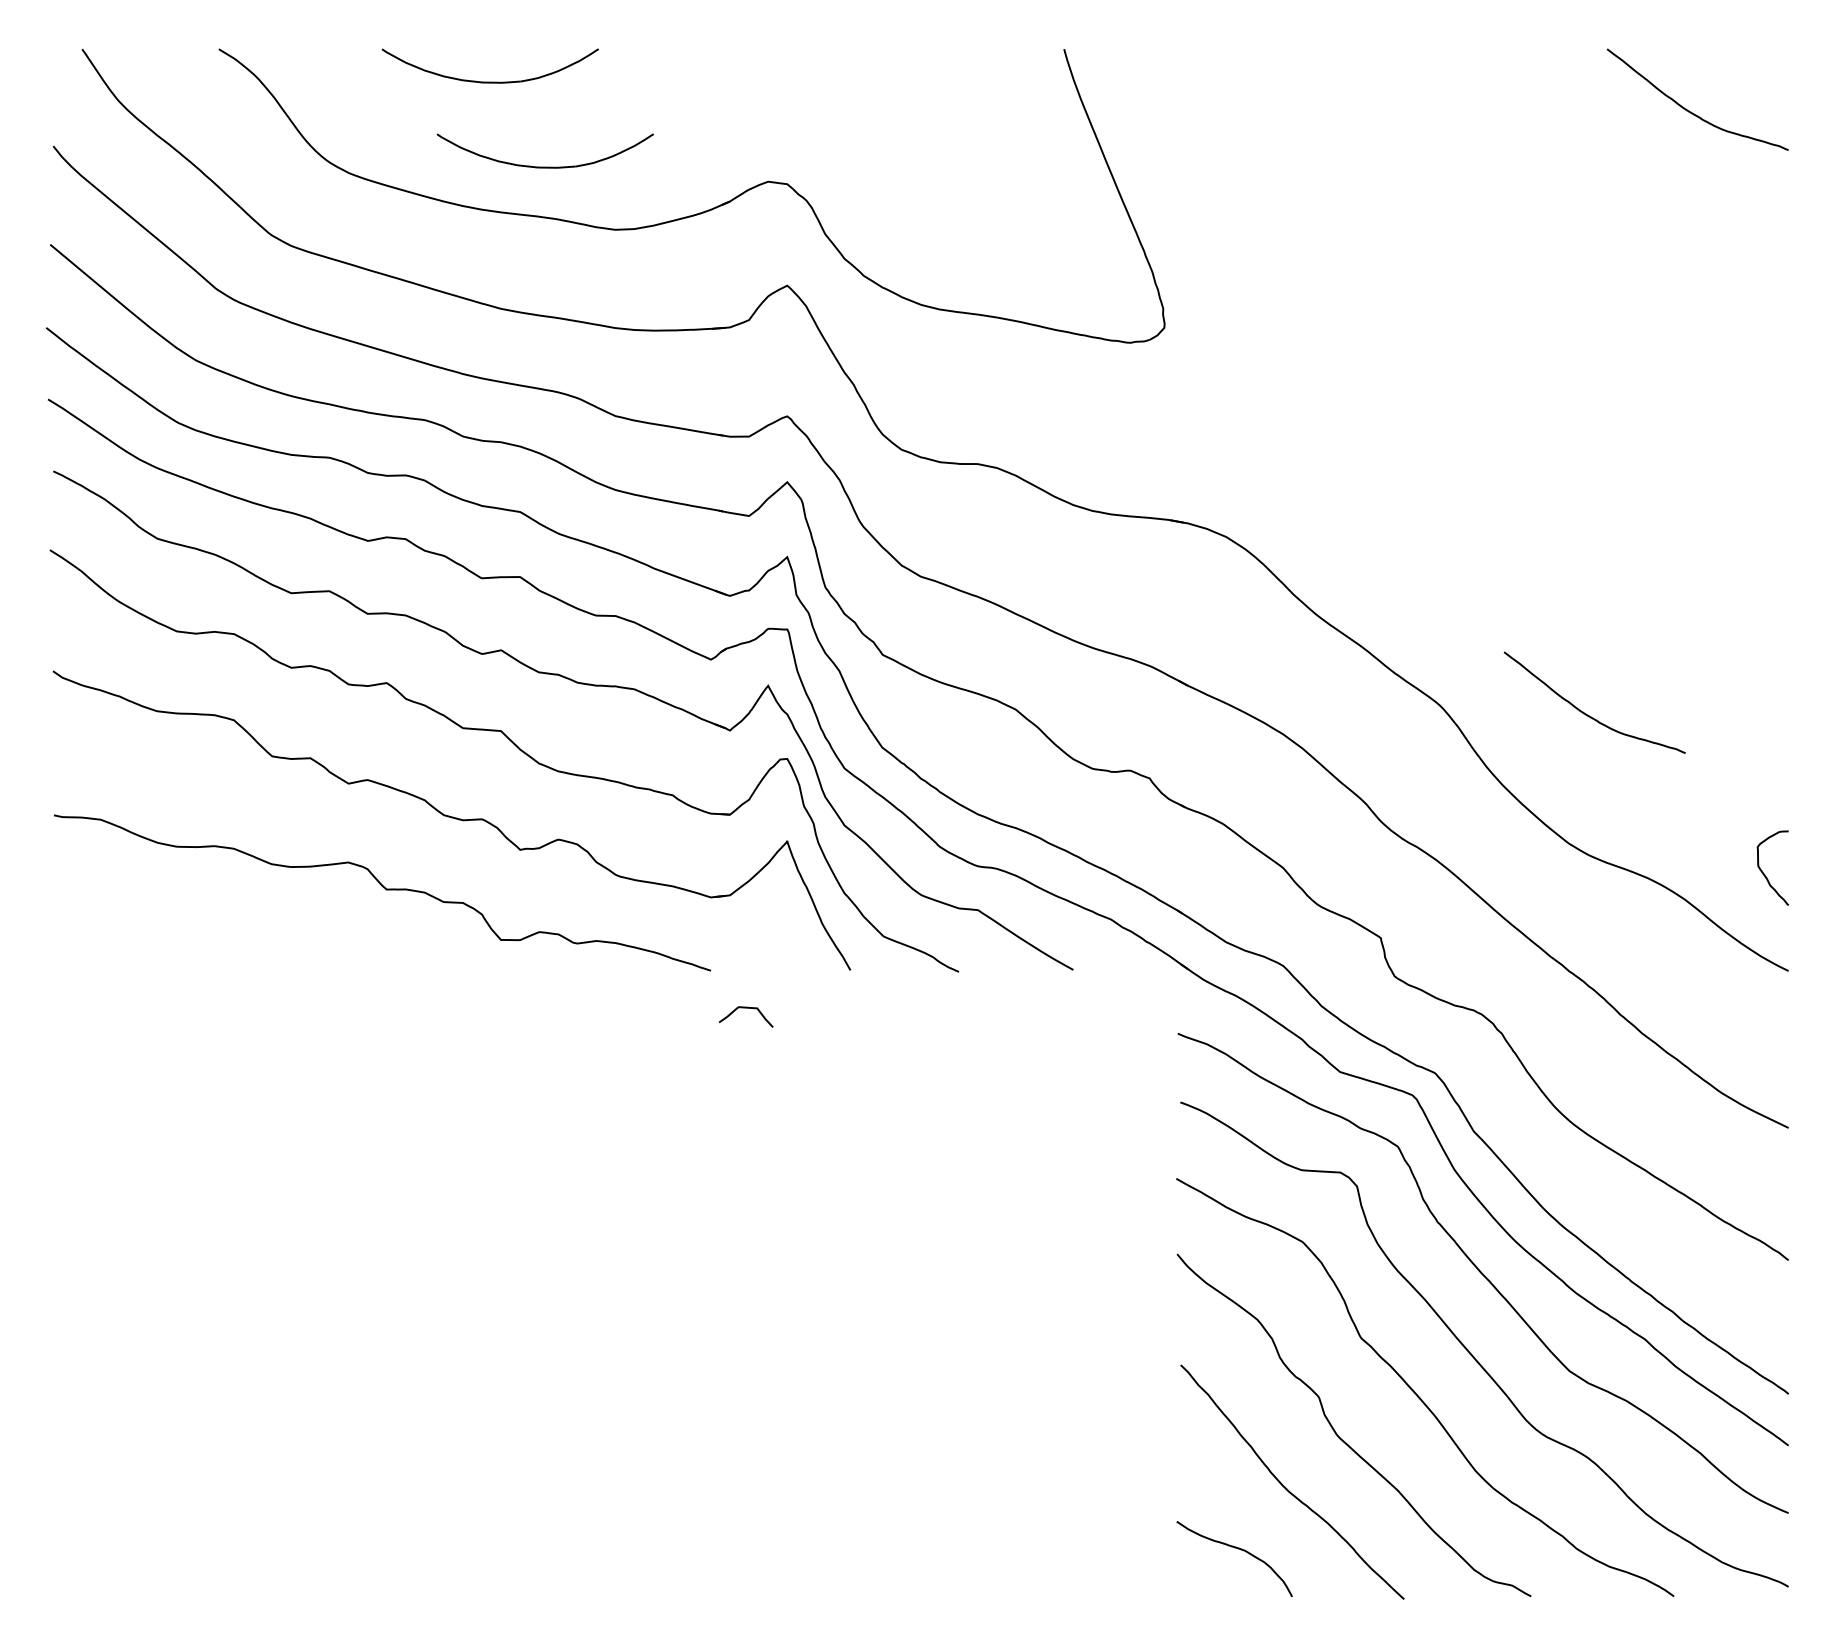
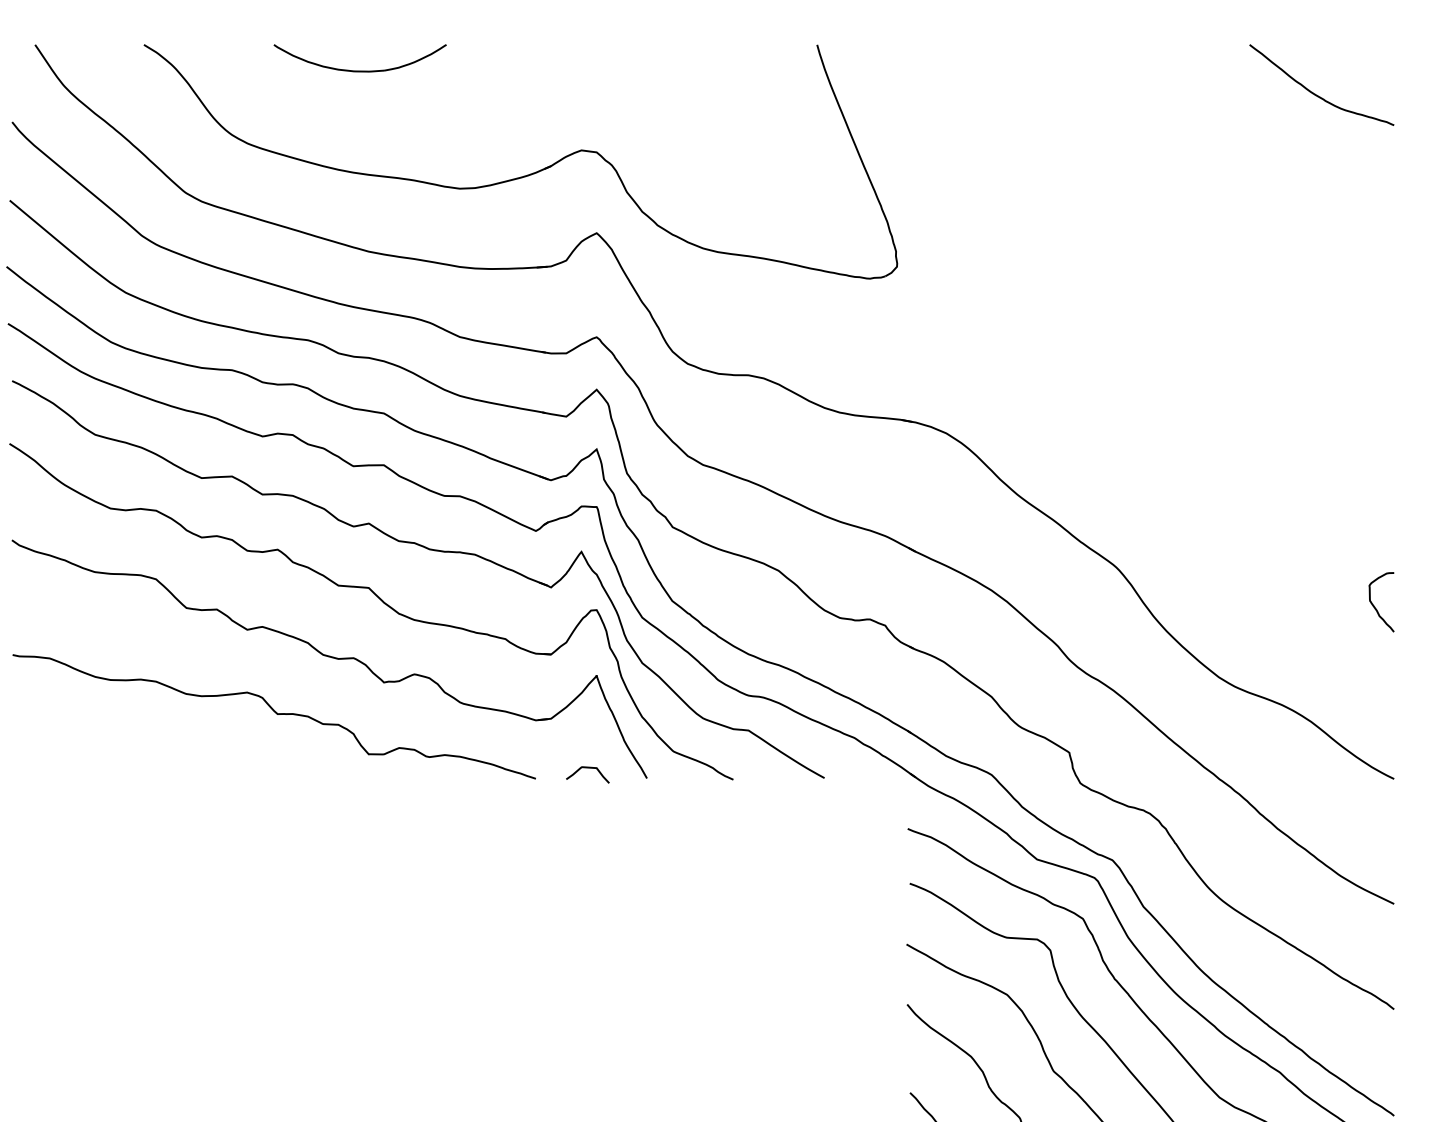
part: (544, 166) -> (403, 138), removed
curve: (1586, 713) -> (1233, 573), removed
curve: (1765, 874) -> (1375, 607), moved
curve: (745, 1008) -> (587, 768), moved

